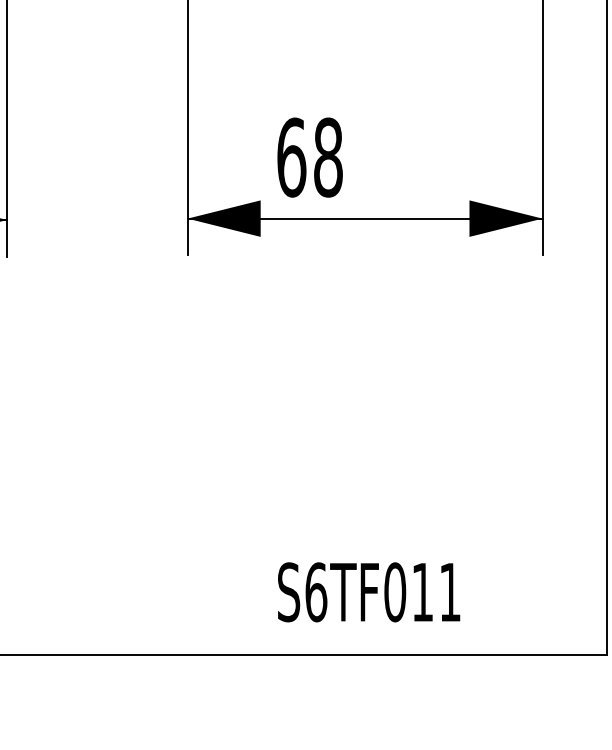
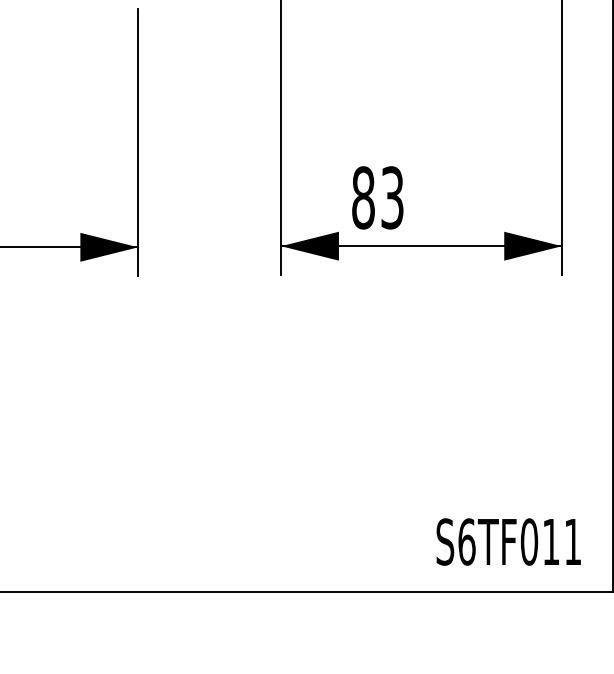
text: (309, 157) -> (377, 197), 68 -> 83
text: (368, 591) -> (508, 541), moved

